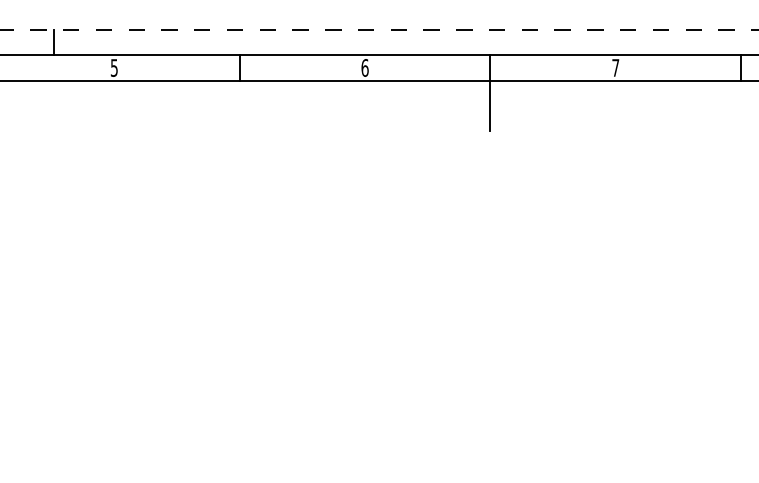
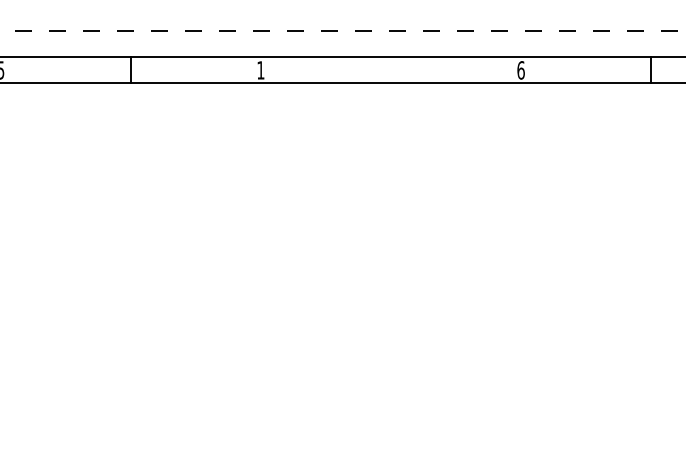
text: (364, 67) -> (260, 69), 6 -> 1
text: (615, 67) -> (520, 69), 7 -> 6
line: (490, 92) -> (391, 95), removed

